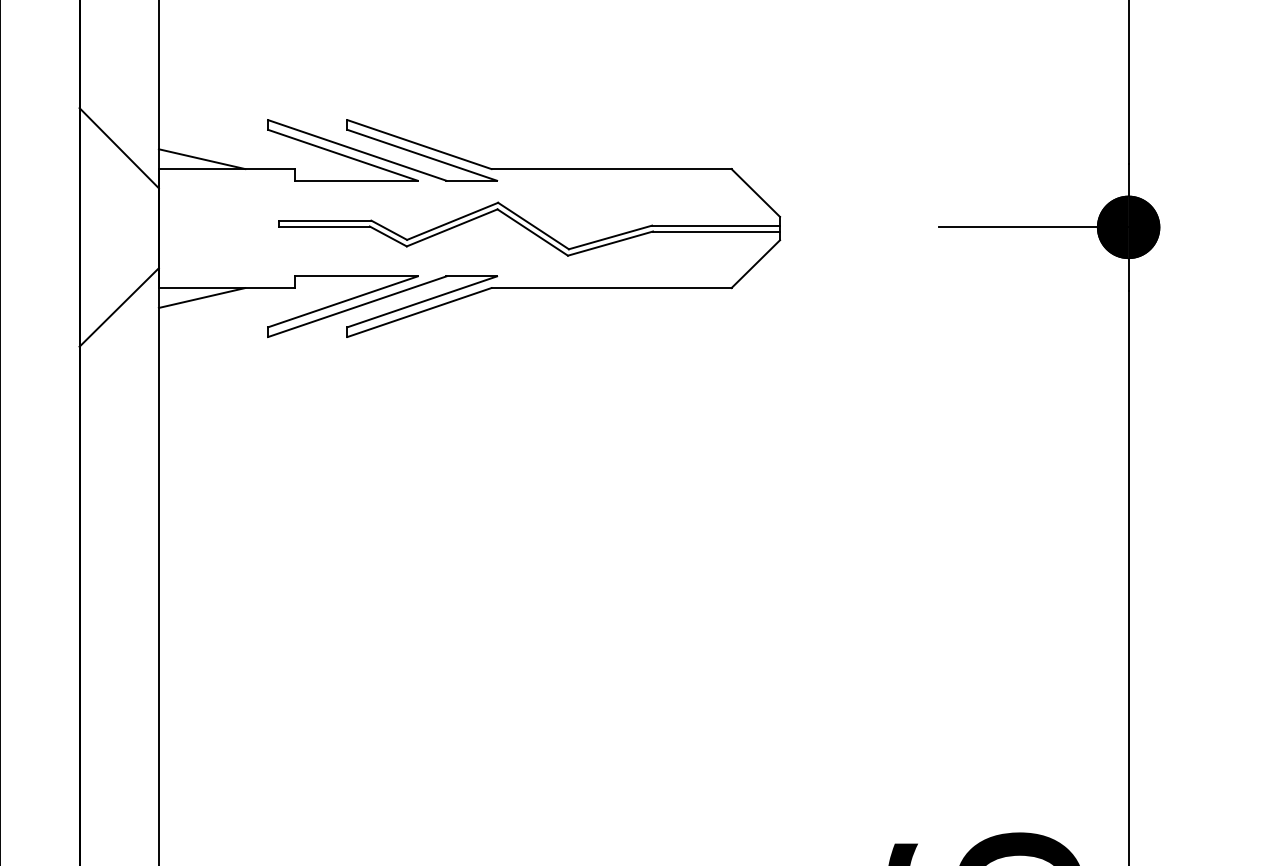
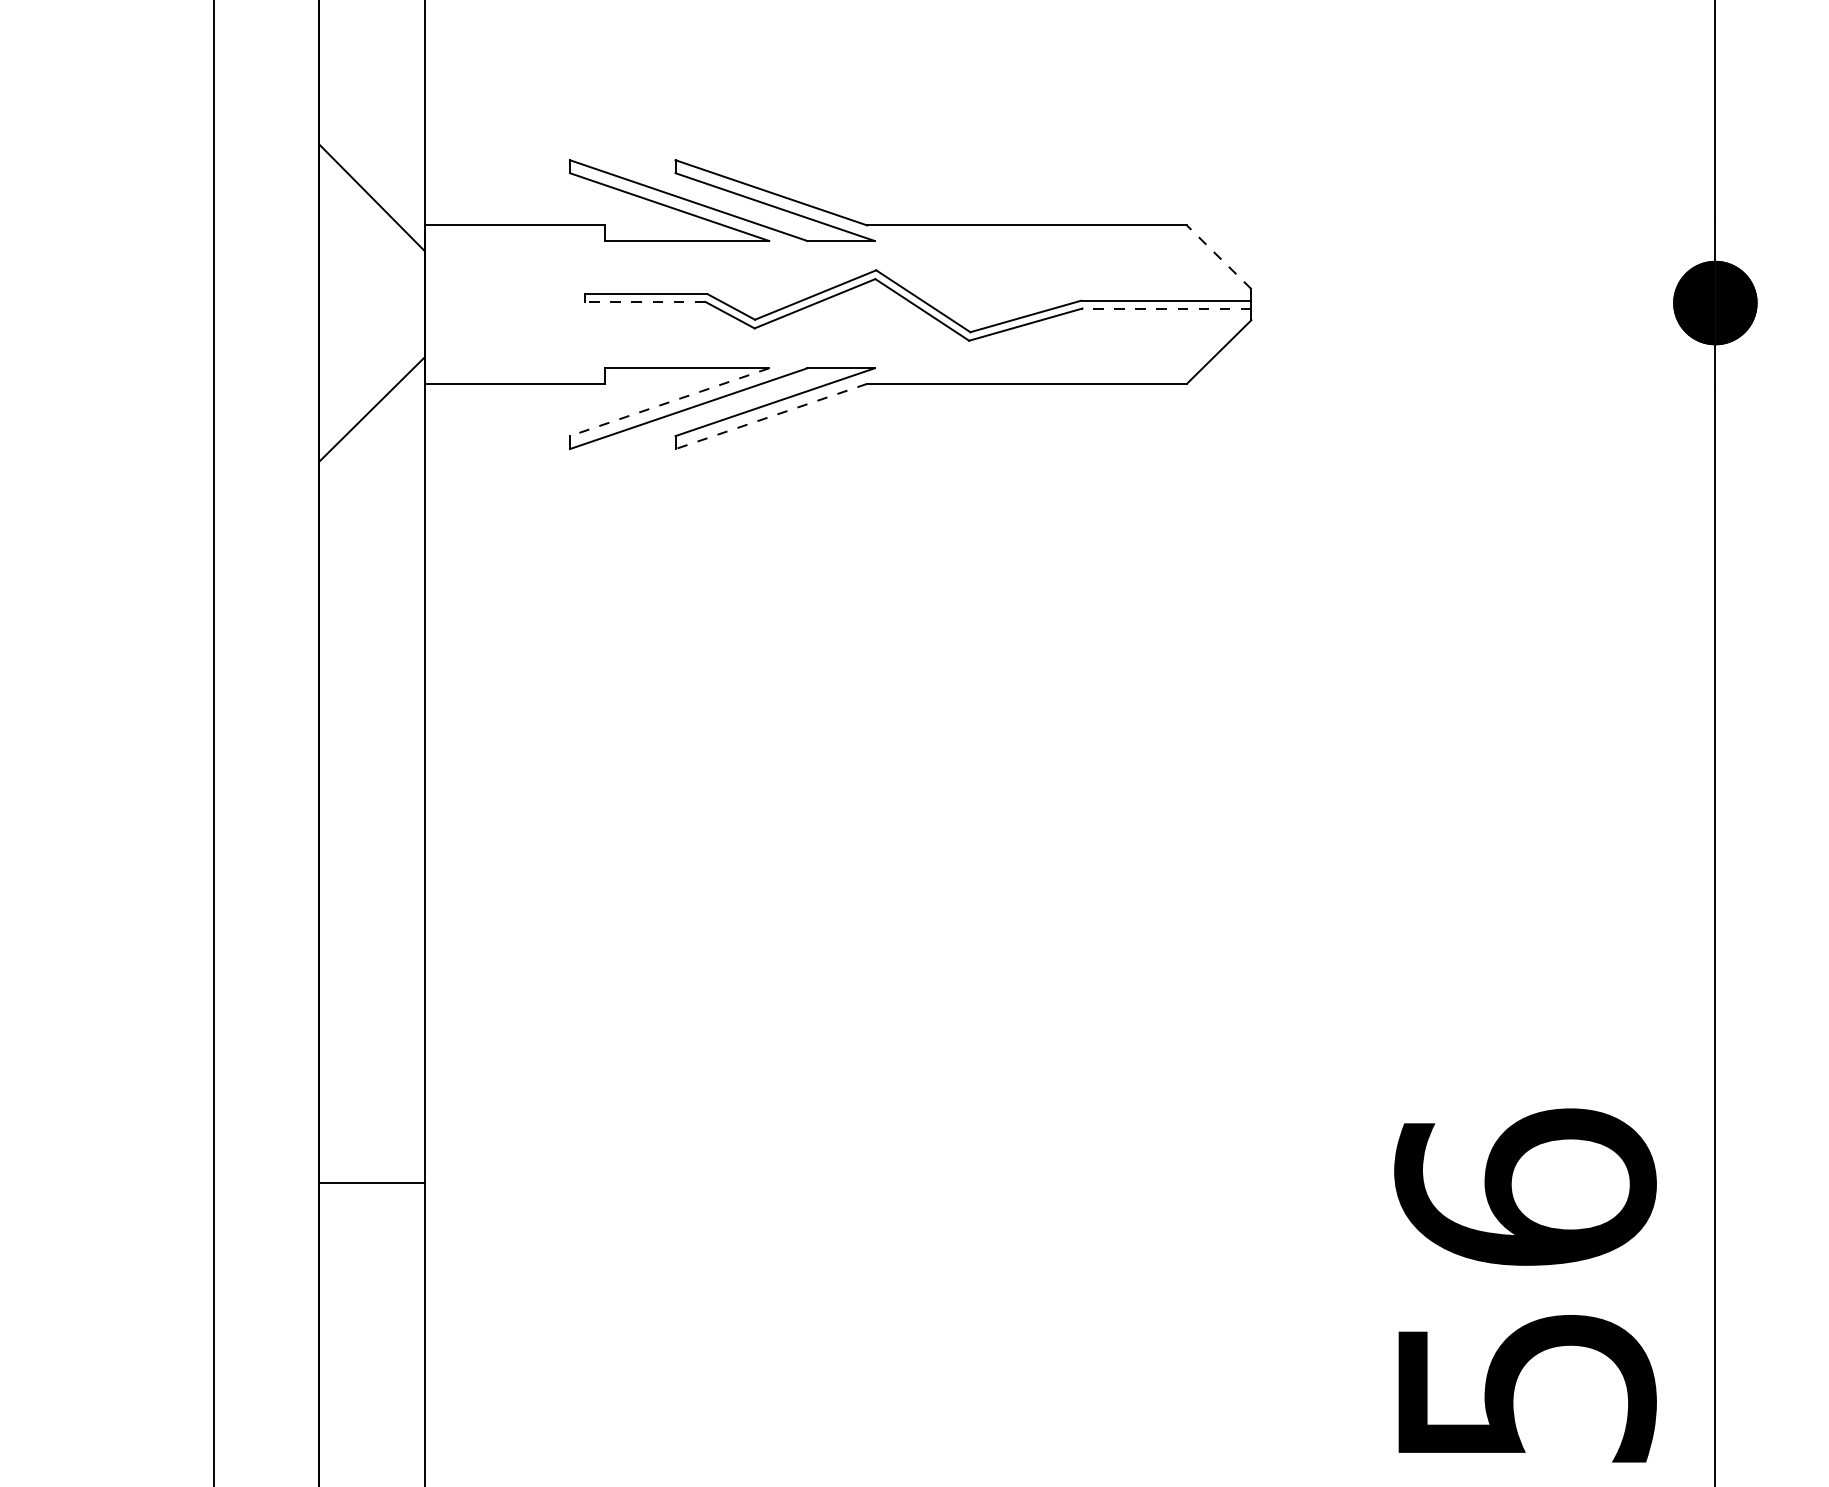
line: (201, 159) -> (481, 212), removed
line: (755, 192) -> (1218, 256), solid -> dashed
line: (324, 226) -> (644, 301), solid -> dashed
line: (1033, 227) -> (1588, 303), removed
line: (716, 231) -> (1166, 308), solid -> dashed
line: (201, 297) -> (481, 396), removed
line: (342, 302) -> (669, 402), solid -> dashed
line: (419, 312) -> (771, 416), solid -> dashed

